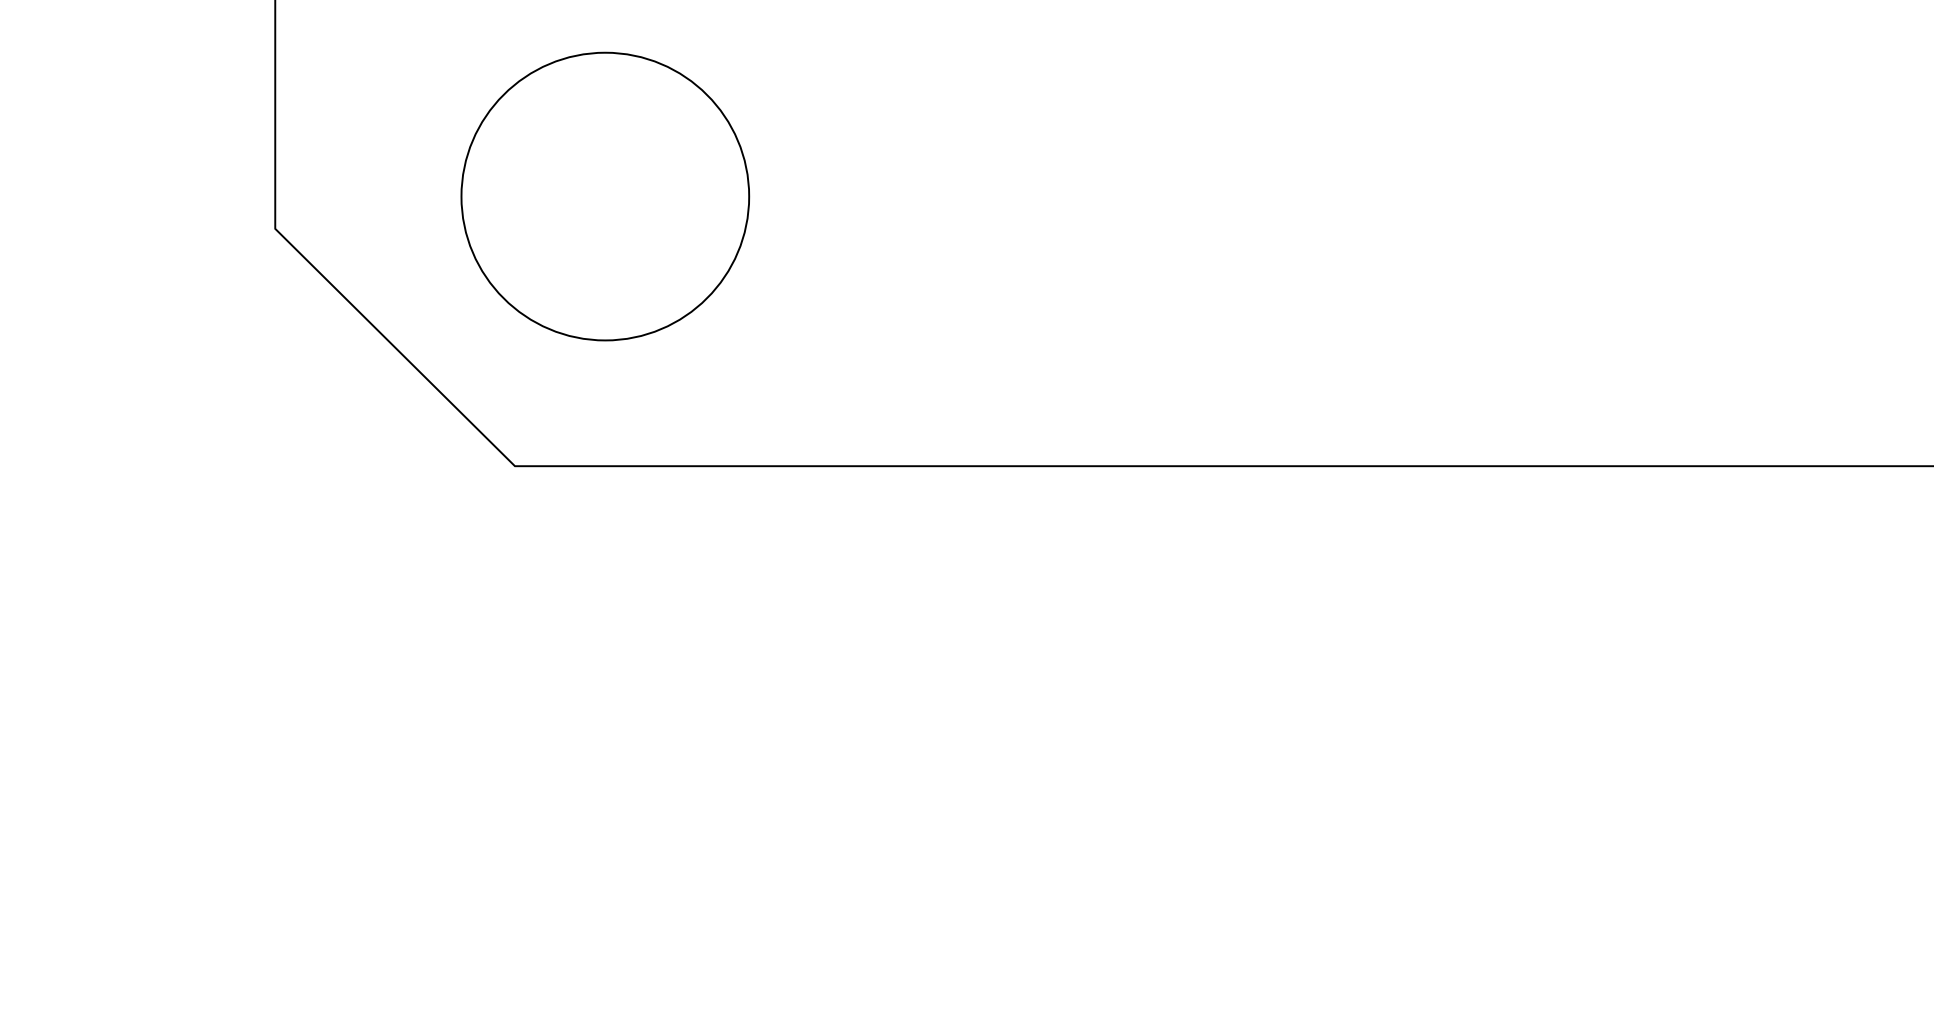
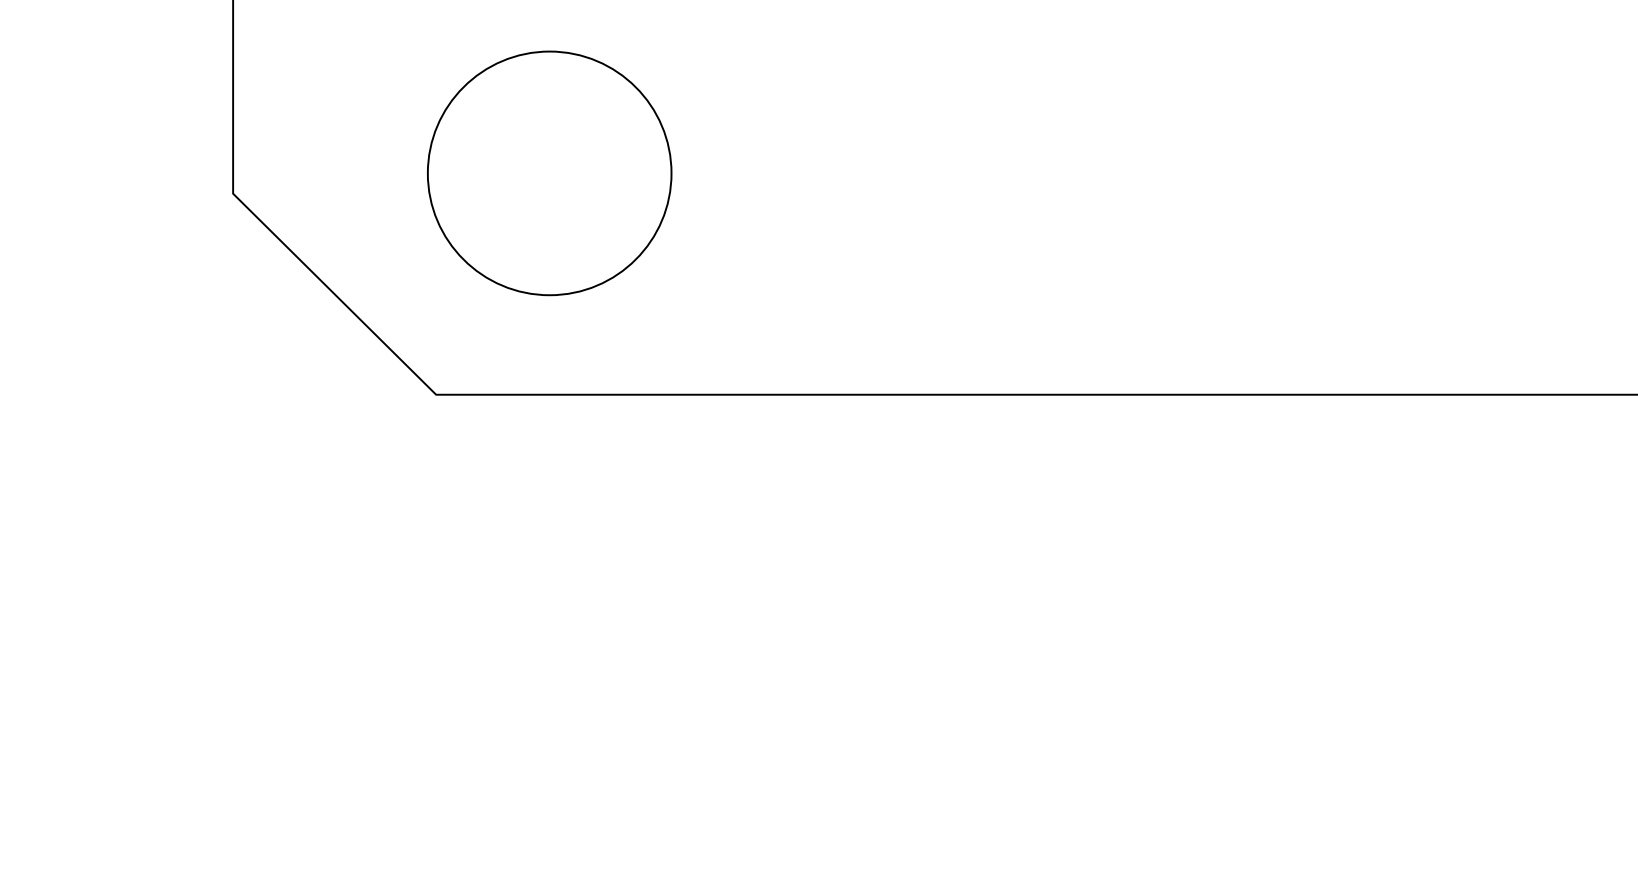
part: (605, 196) -> (549, 173), moved

